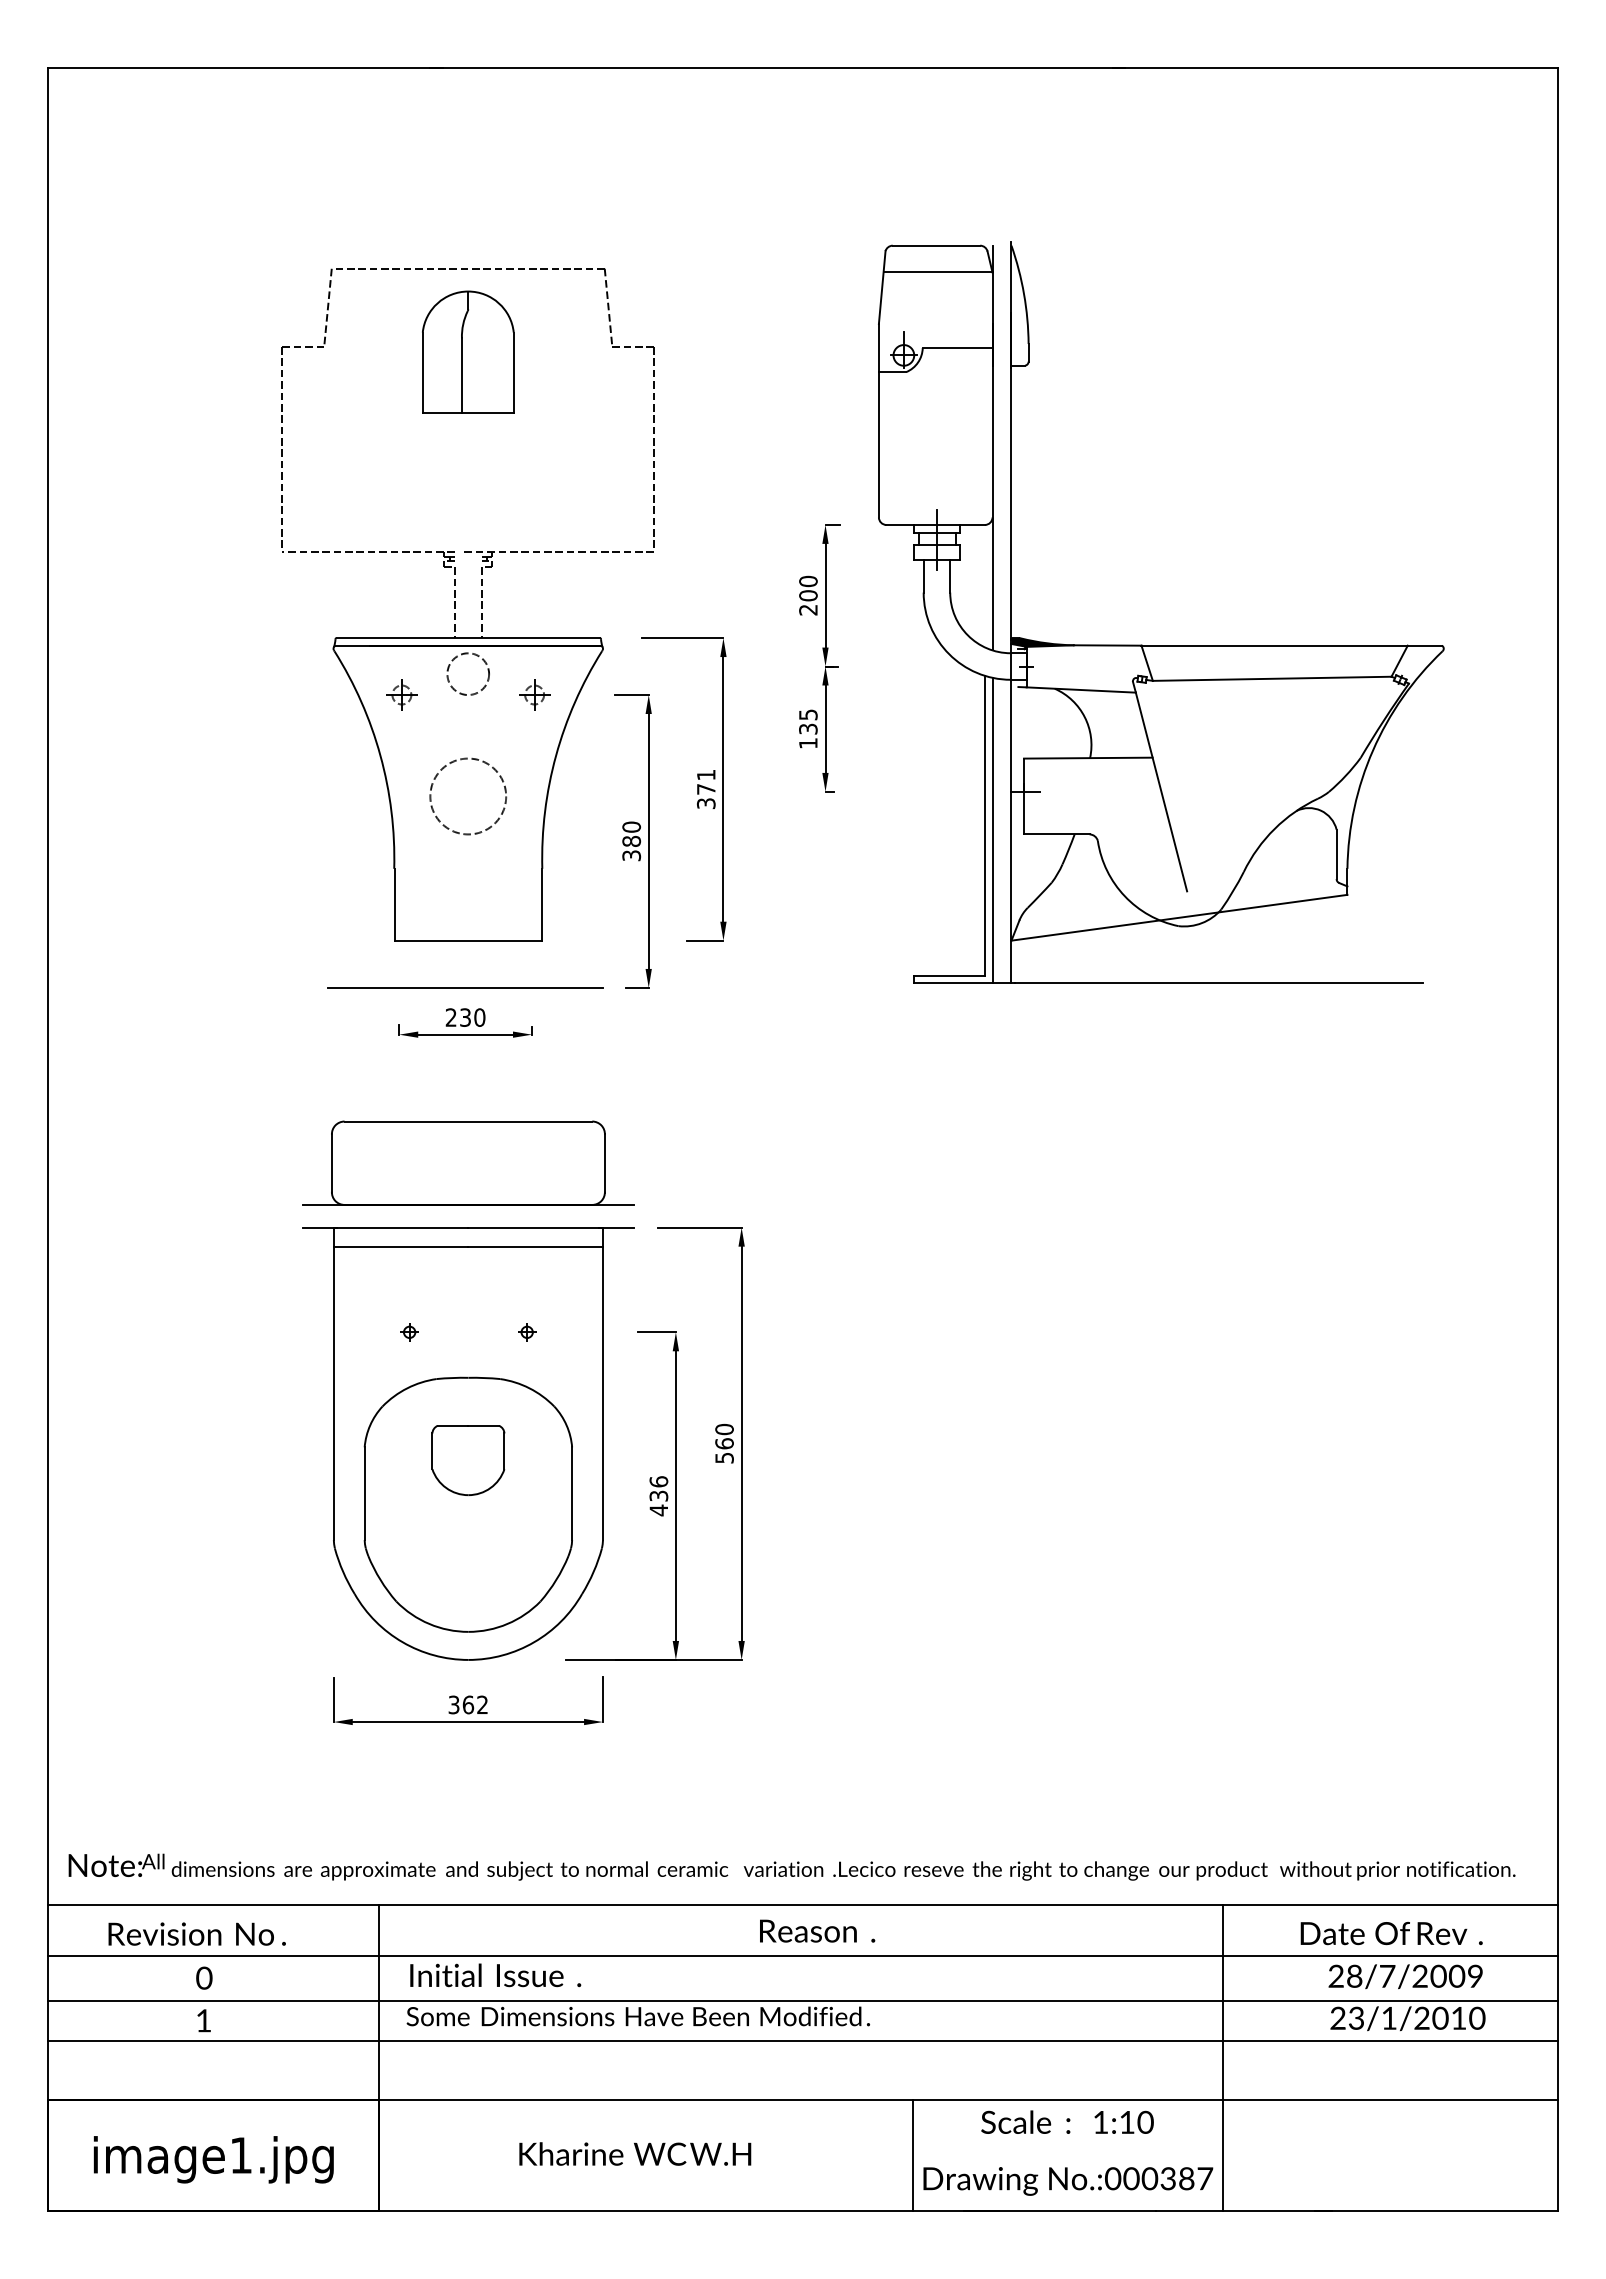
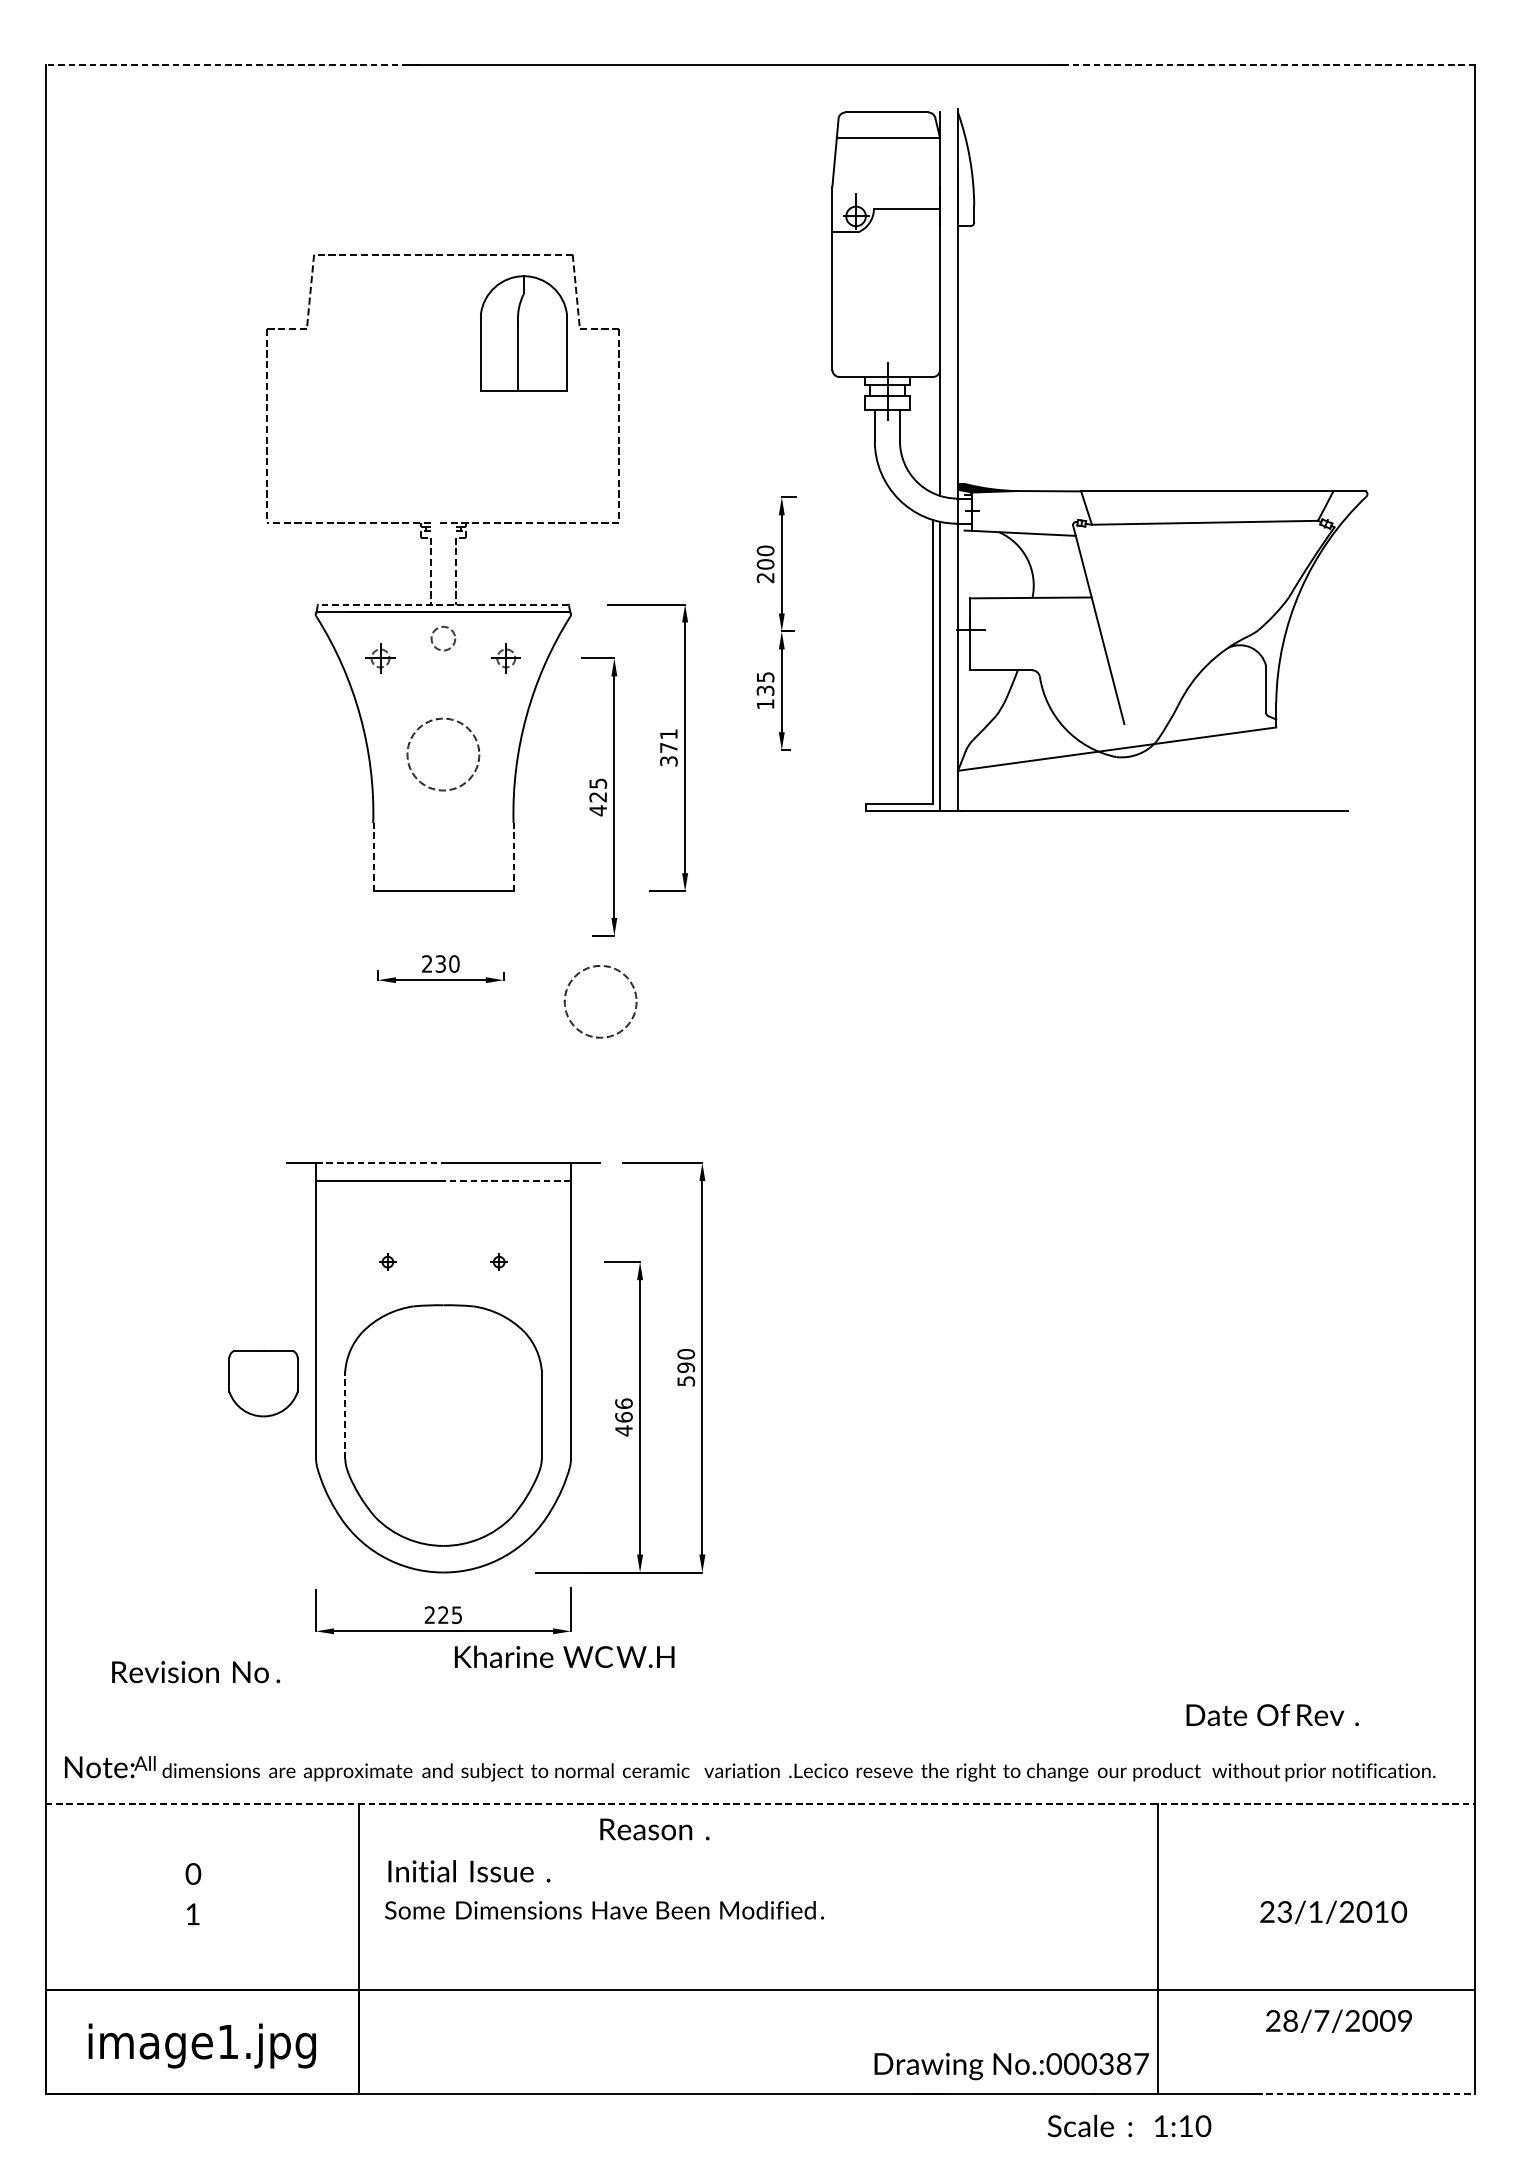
line: (245, 68) -> (232, 64), solid -> dashed
line: (1335, 68) -> (1264, 64), solid -> dashed
part: (468, 351) -> (524, 333), moved
line: (468, 638) -> (443, 604), solid -> dashed
part: (1161, 645) -> (1100, 491), moved
circle: (468, 674) -> (443, 639), size x0.6
text: (631, 841) -> (598, 797), 380 -> 425
line: (394, 904) -> (373, 856), solid -> dashed
line: (542, 904) -> (513, 856), solid -> dashed
line: (465, 987) -> (440, 935), removed
circle: (634, 1057) -> (600, 1001), added
part: (468, 1162) -> (443, 1101), removed
line: (401, 1227) -> (380, 1162), solid -> dashed
line: (535, 1246) -> (507, 1180), solid -> dashed
text: (724, 1443) -> (686, 1367), 560 -> 590
part: (468, 1460) -> (263, 1383), moved
line: (364, 1493) -> (345, 1414), solid -> dashed
text: (658, 1495) -> (623, 1416), 436 -> 466
text: (467, 1704) -> (442, 1614), 362 -> 225
line: (802, 1904) -> (760, 1804), solid -> dashed
text: (817, 1930) -> (654, 1828), moved
text: (196, 1933) -> (195, 1671), moved
text: (1391, 1933) -> (1272, 1715), moved
line: (802, 1956) -> (760, 1853), removed
text: (1405, 1976) -> (1338, 2021), moved
line: (802, 2001) -> (760, 1896), removed
line: (802, 2041) -> (760, 1933), removed
text: (1067, 2121) -> (1129, 2125), moved
text: (635, 2153) -> (564, 1656), moved
line: (912, 2155) -> (864, 2041), removed
line: (1436, 2210) -> (1360, 2094), solid -> dashed

